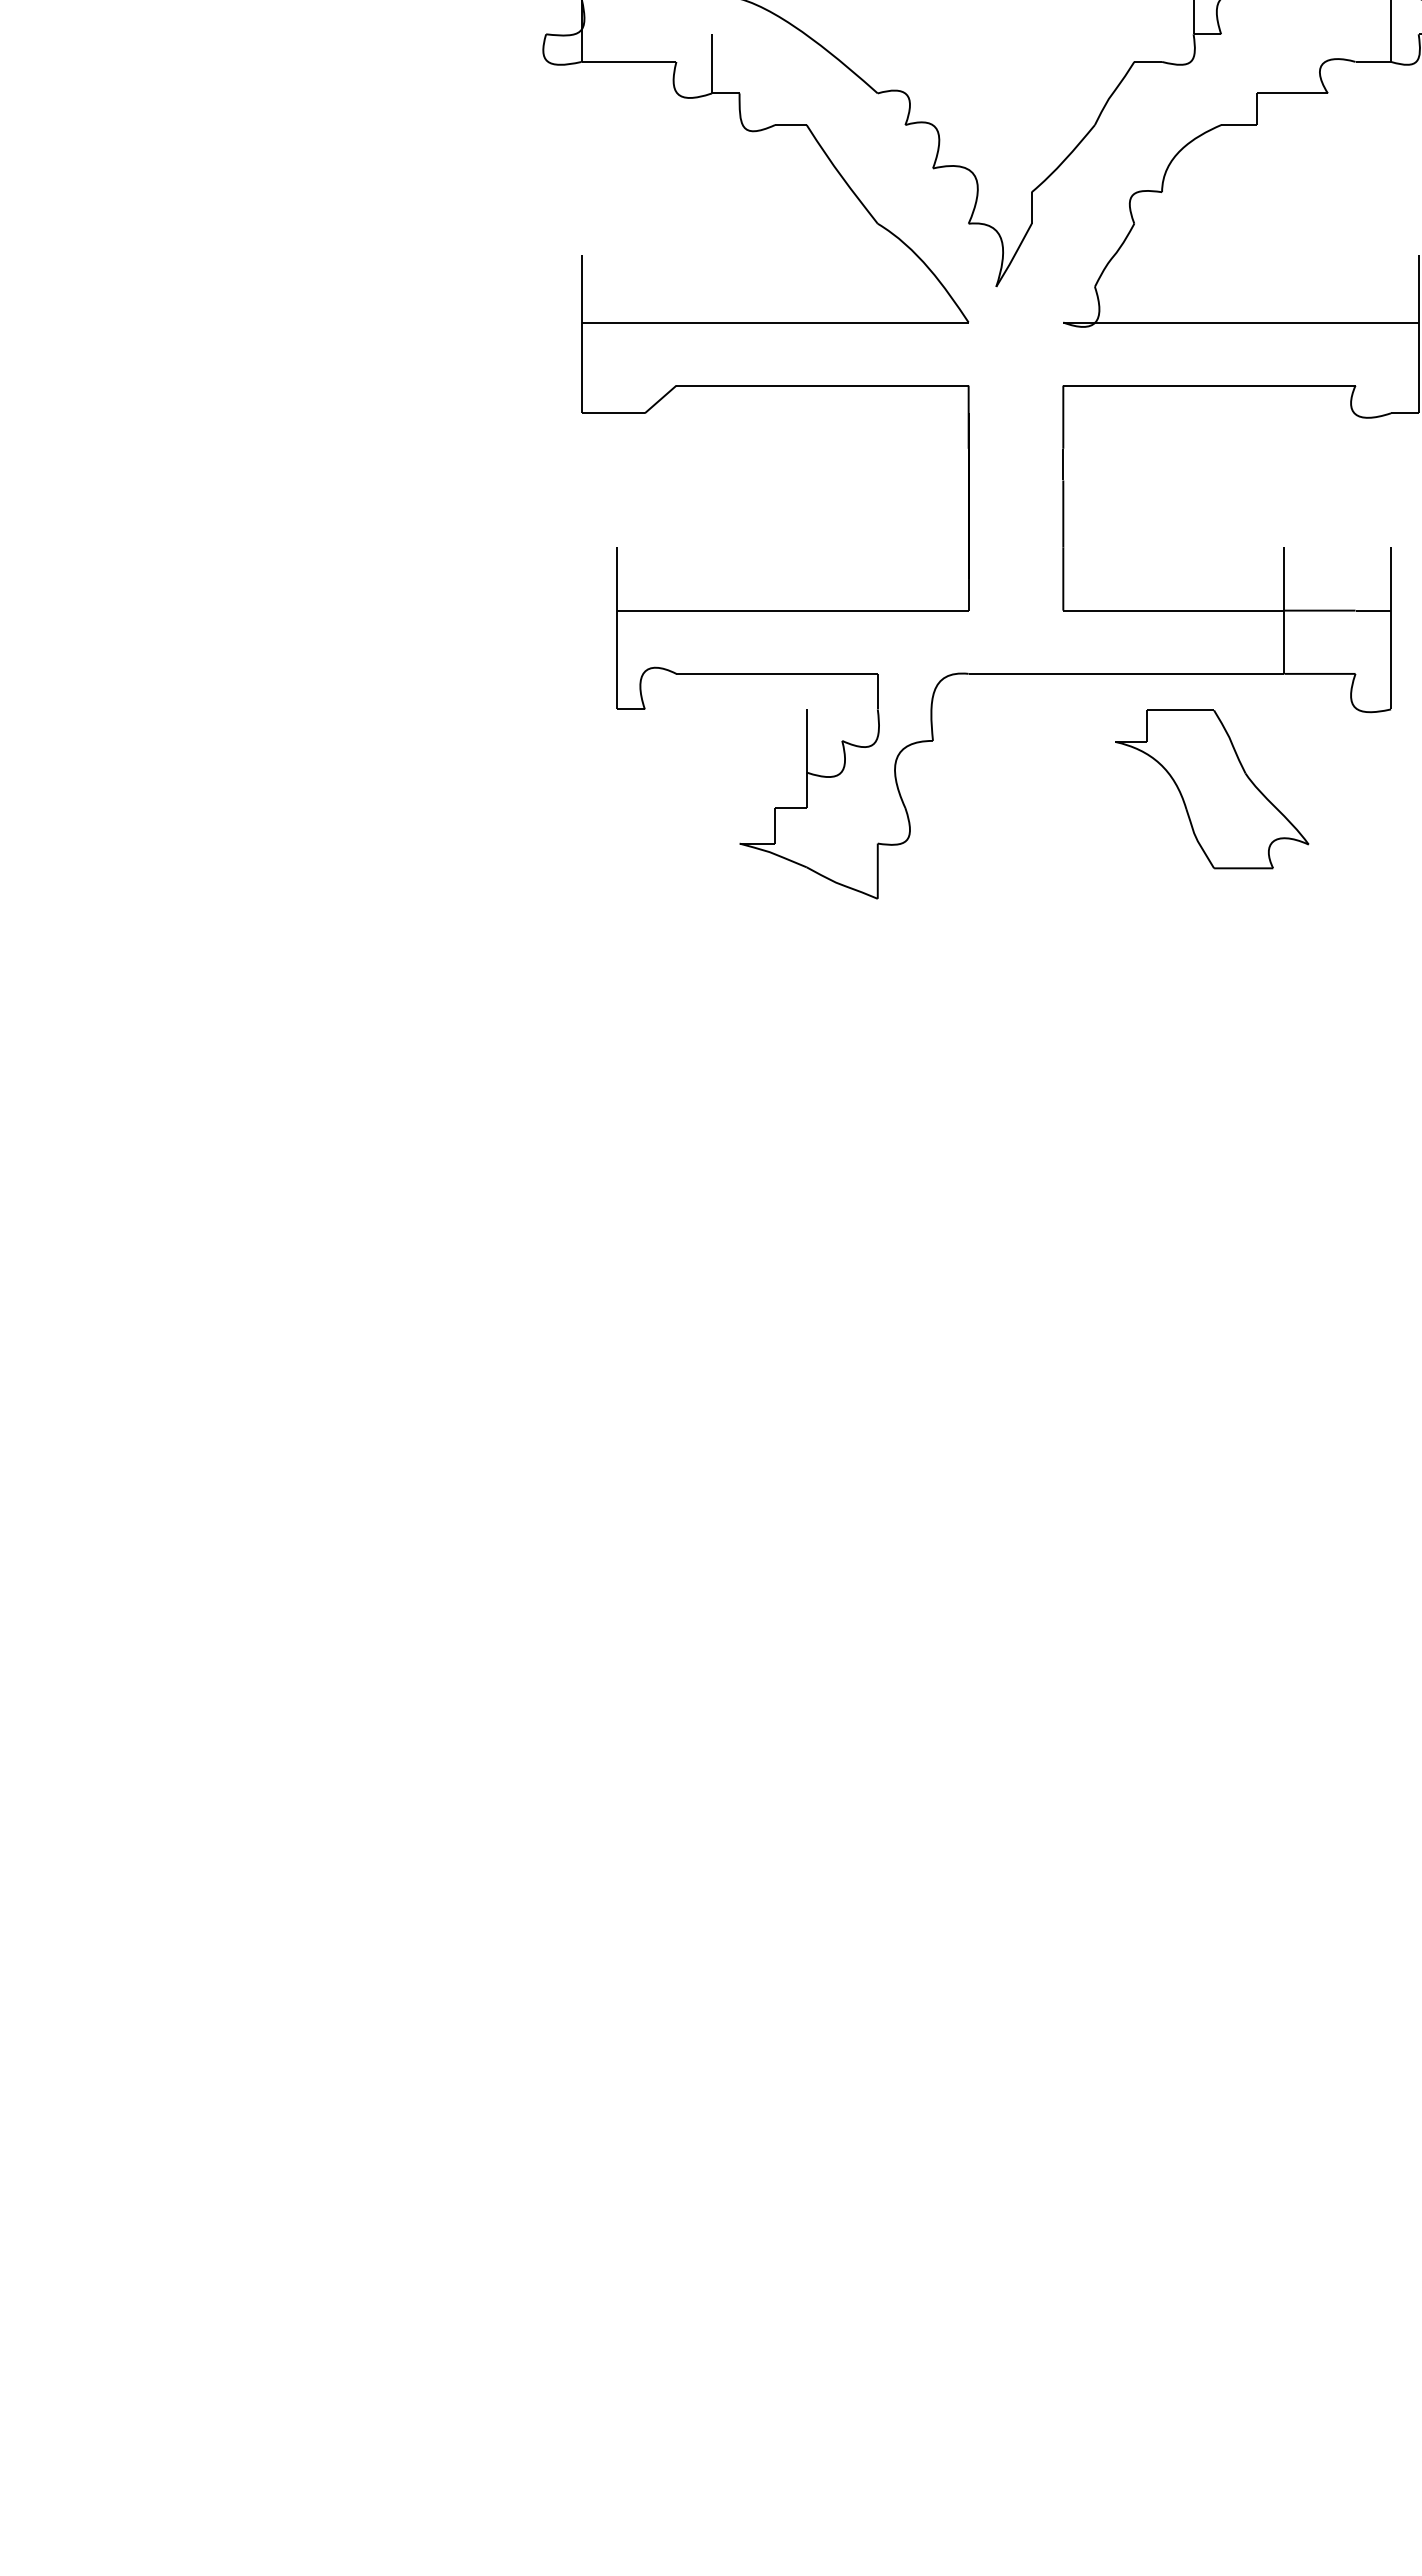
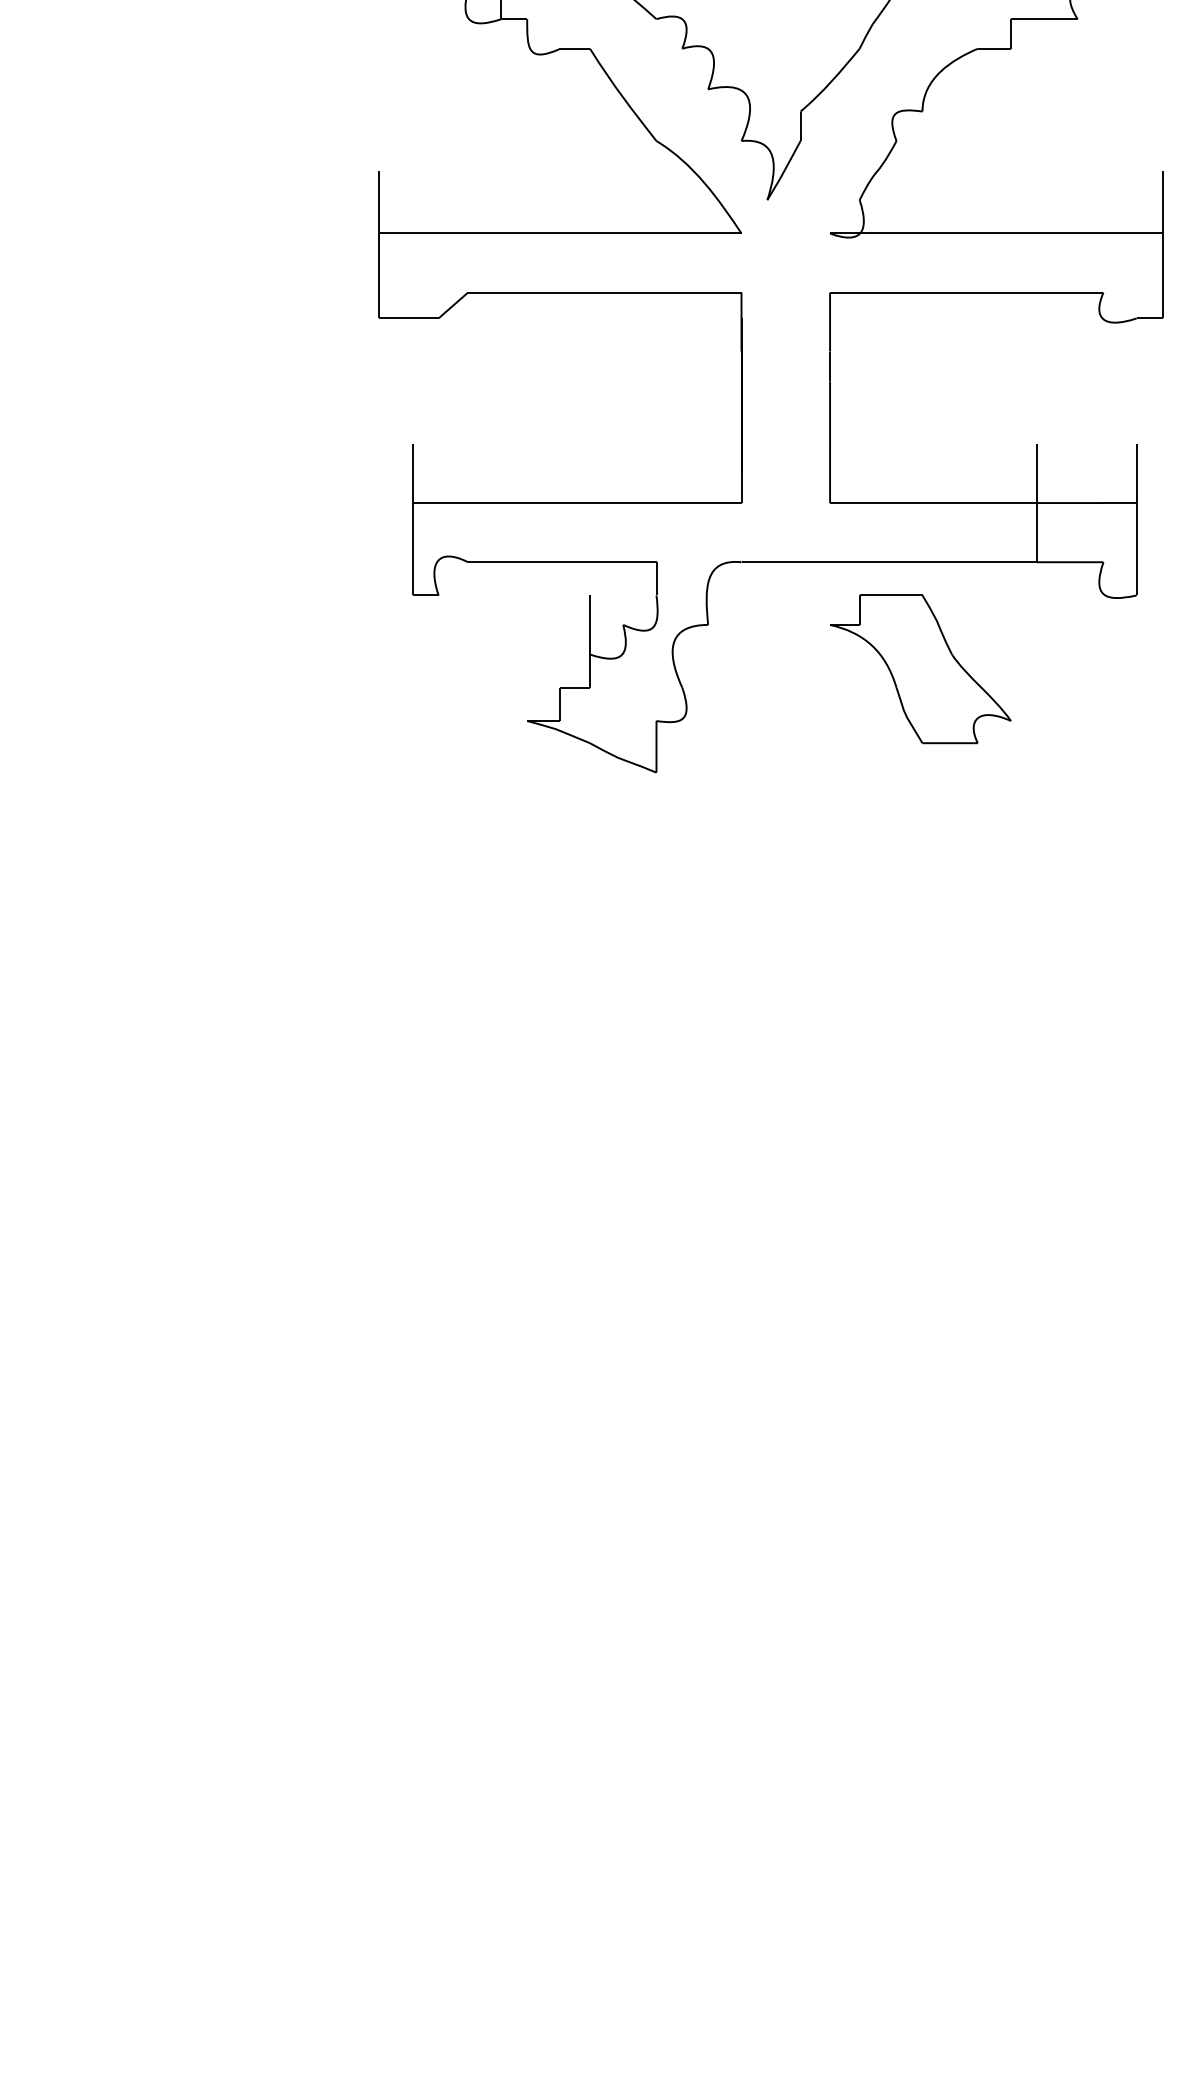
part: (1212, 789) -> (921, 669), moved

